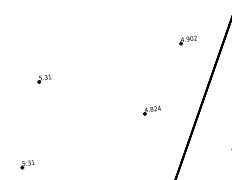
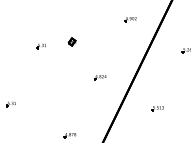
part: (187, 40) -> (130, 19), moved
part: (104, 63) -> (71, 41), added
part: (42, 79) -> (40, 46), moved

